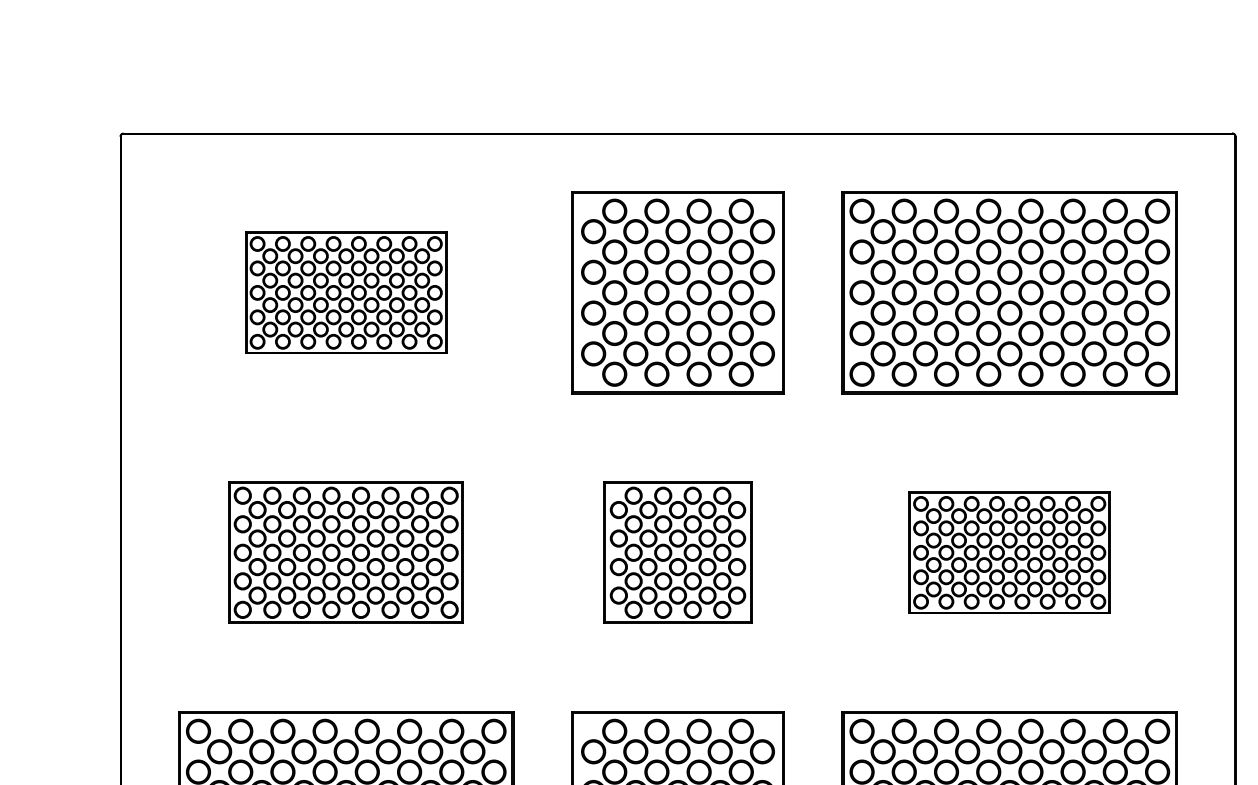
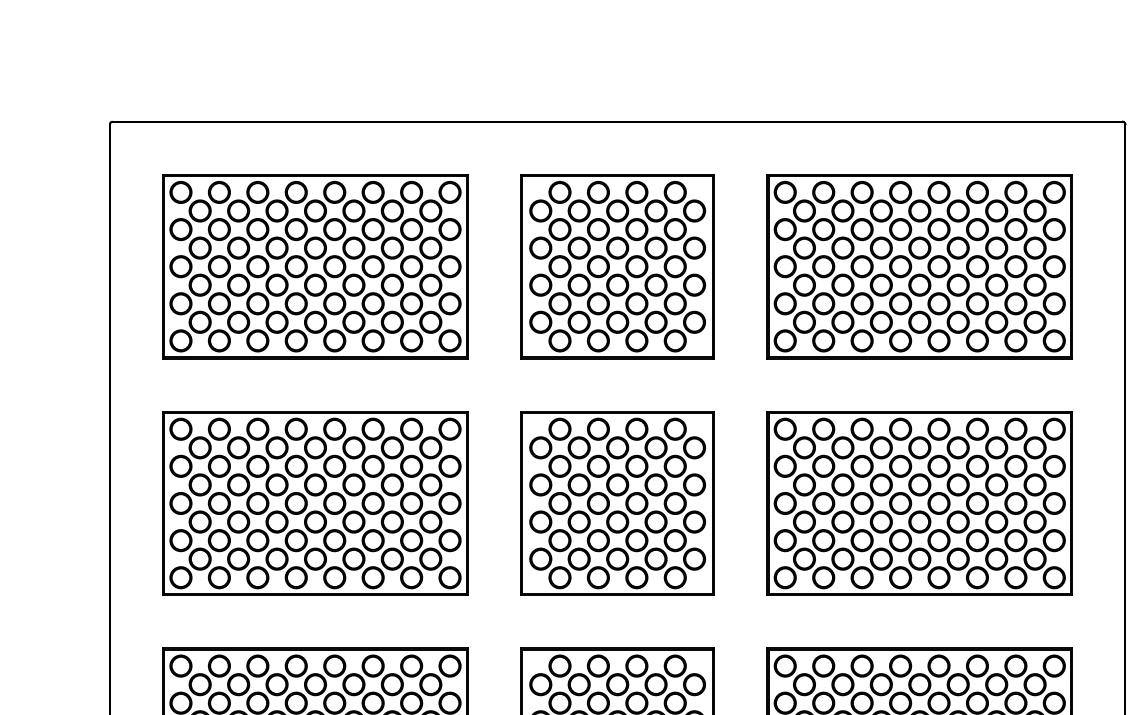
part: (346, 292) -> (315, 266), size x1.67
part: (346, 552) -> (315, 503), size x1.43
part: (677, 552) -> (617, 503), size x1.43
part: (1009, 552) -> (919, 503), size x1.67

